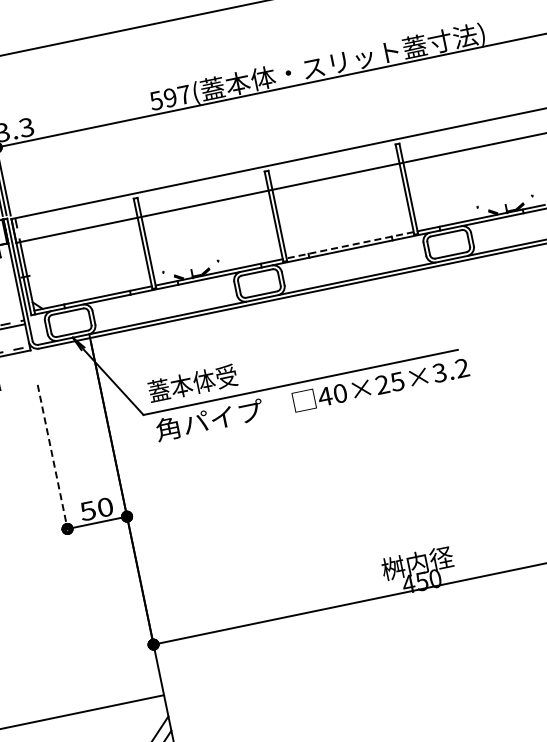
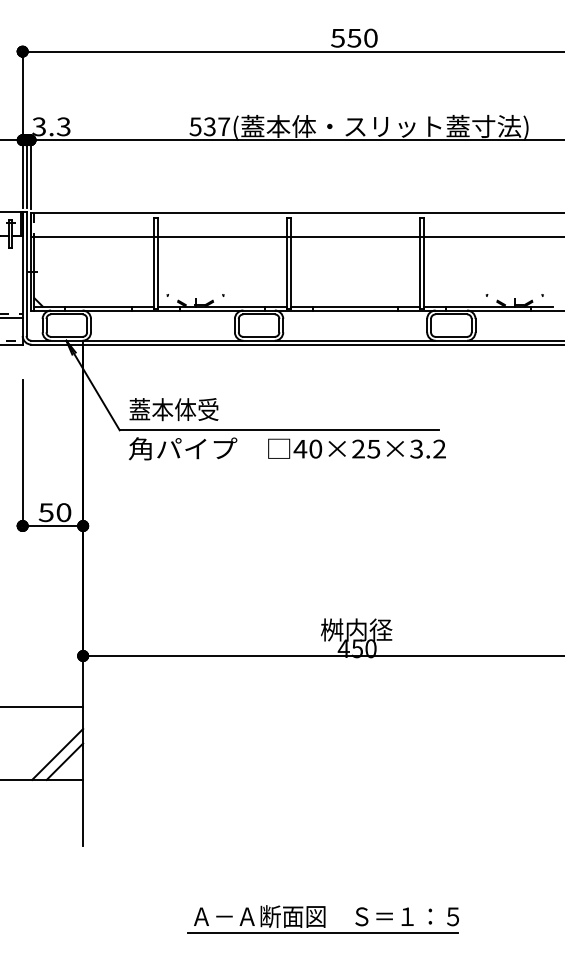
text: (170, 97) -> (209, 126), 597( -> 537(
line: (350, 245) -> (355, 306), dashed -> solid
line: (52, 457) -> (22, 453), dashed -> solid

